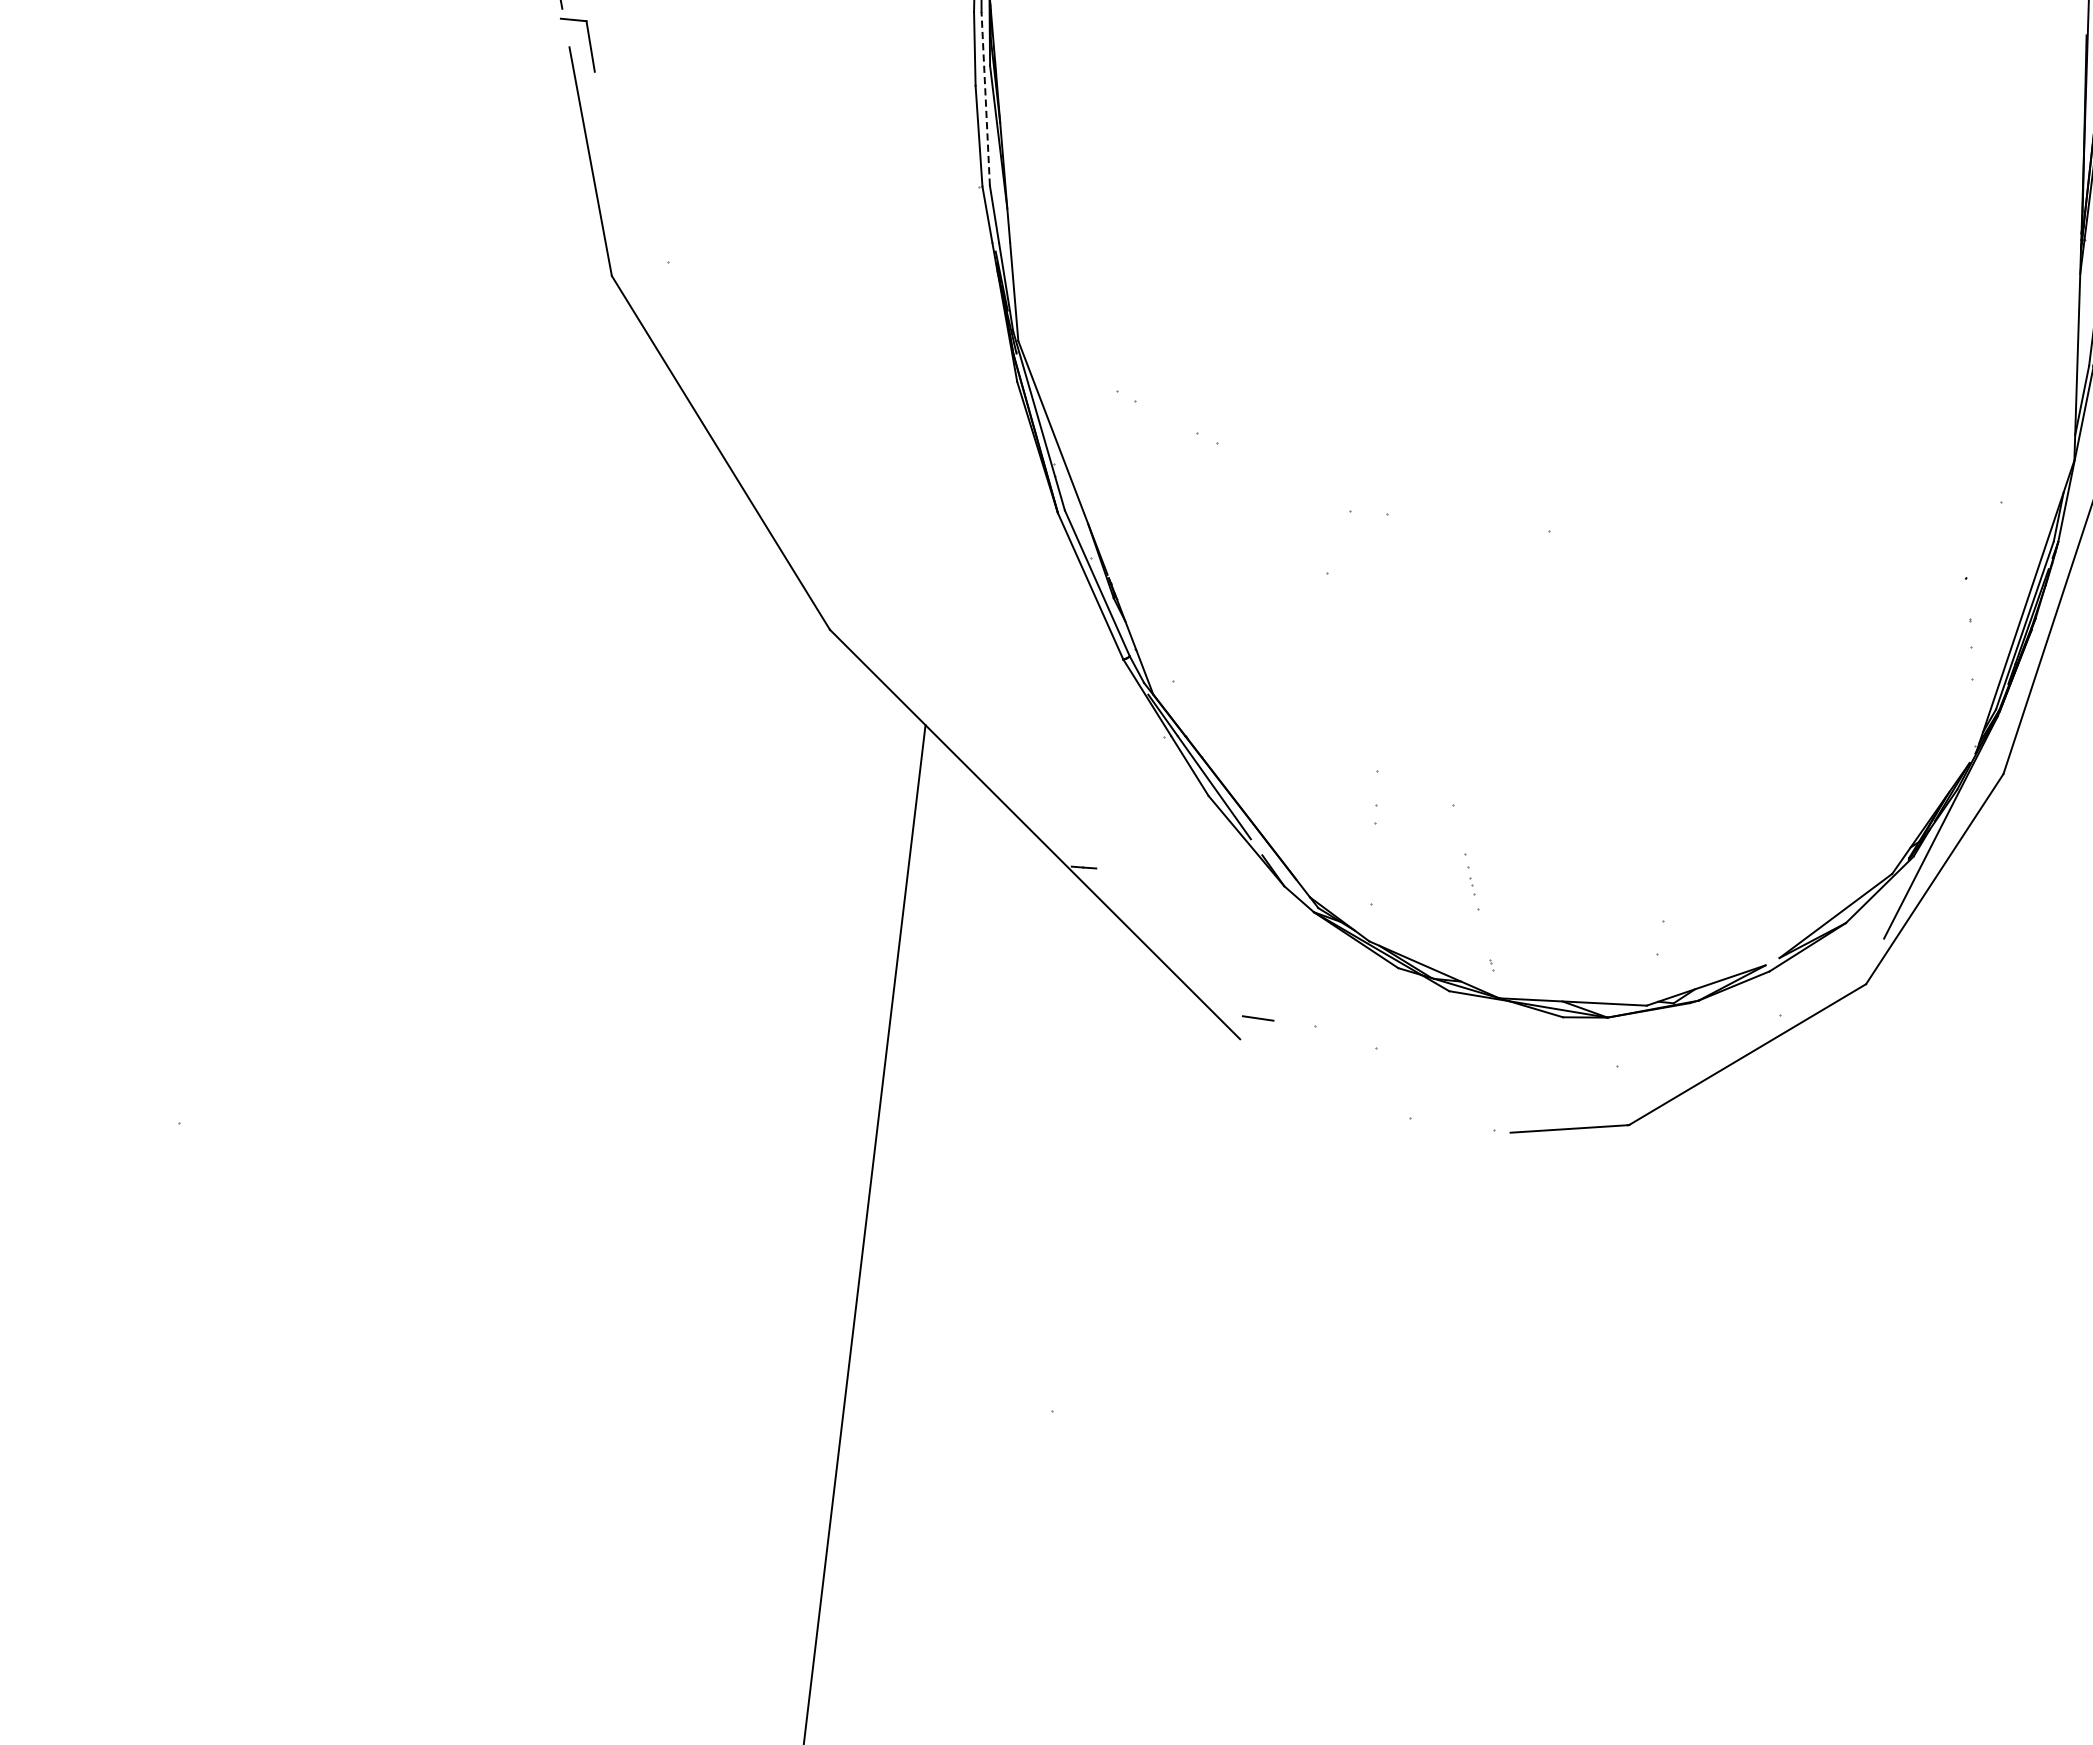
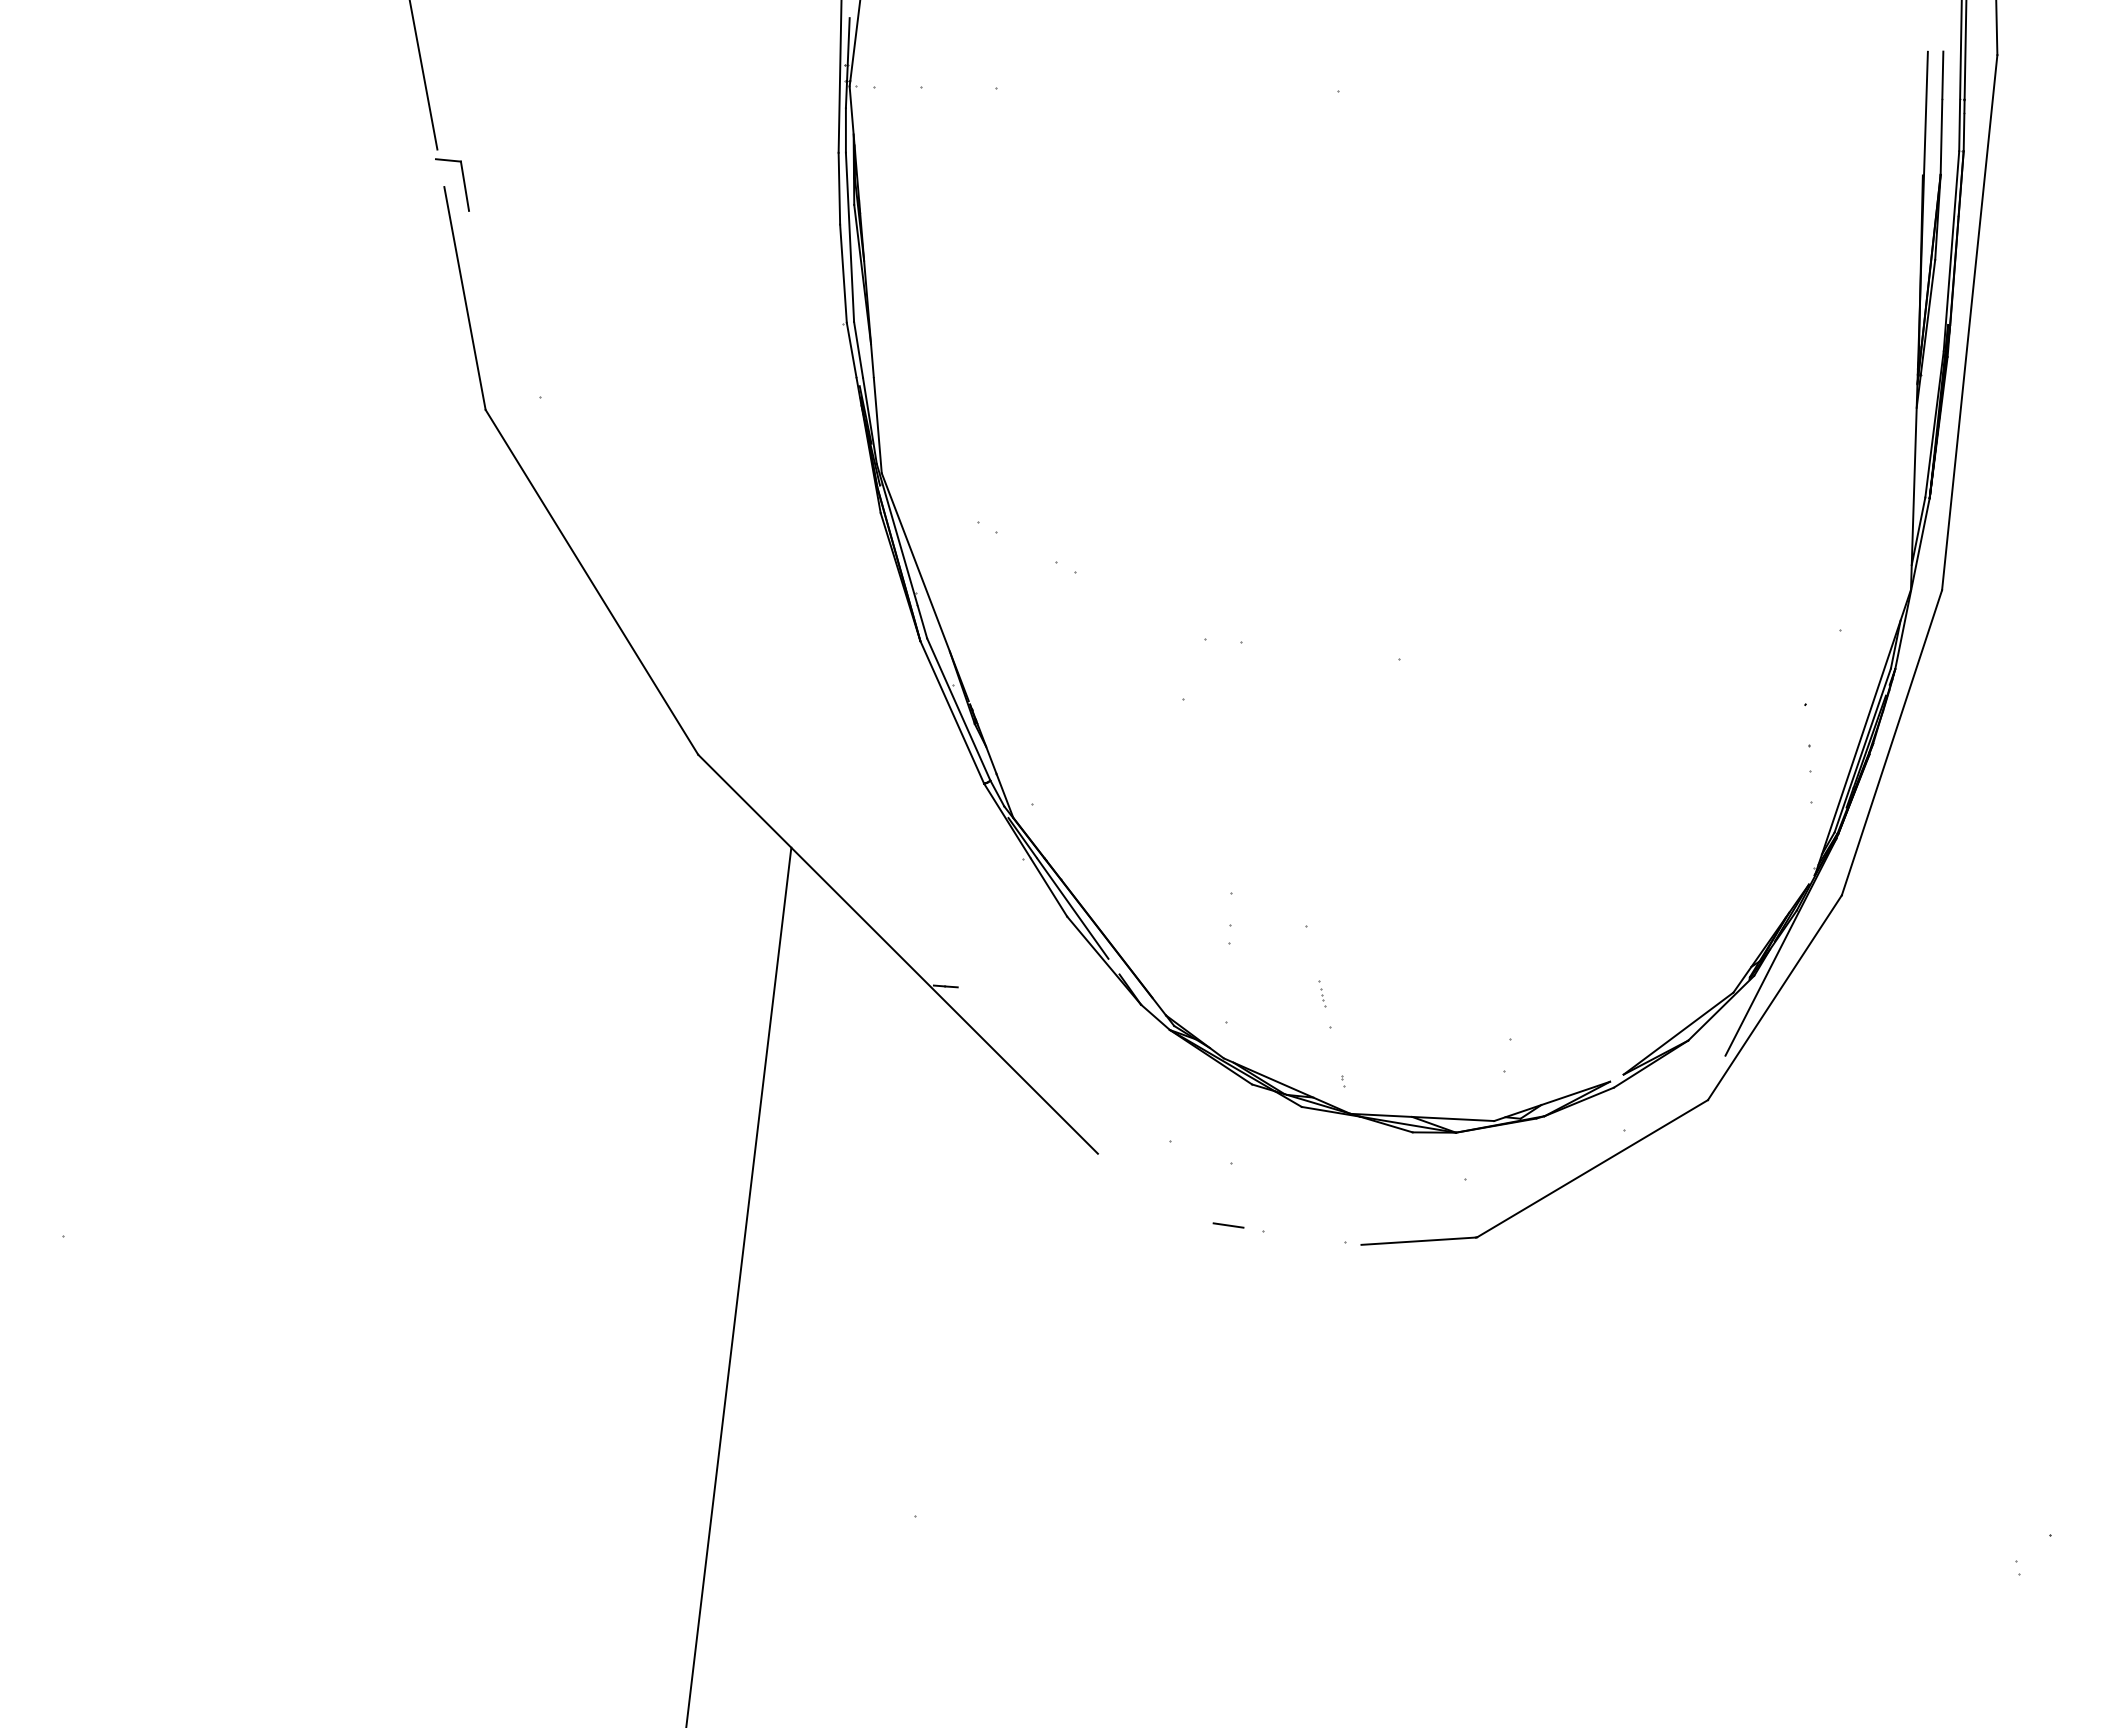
line: (985, 99) -> (849, 237), dashed -> solid
part: (1470, 874) -> (1322, 993), size x0.62
line: (1258, 1018) -> (1228, 1225), moved

